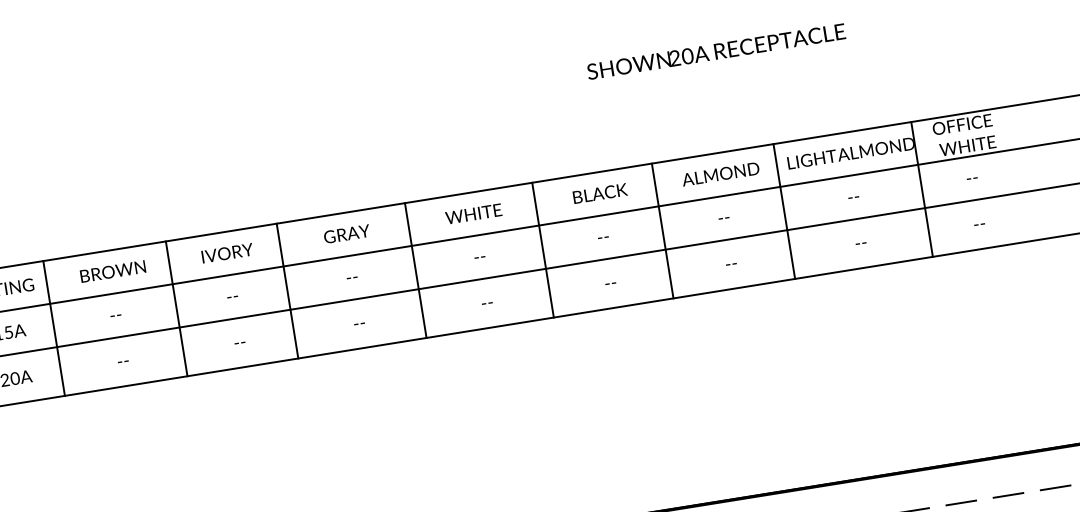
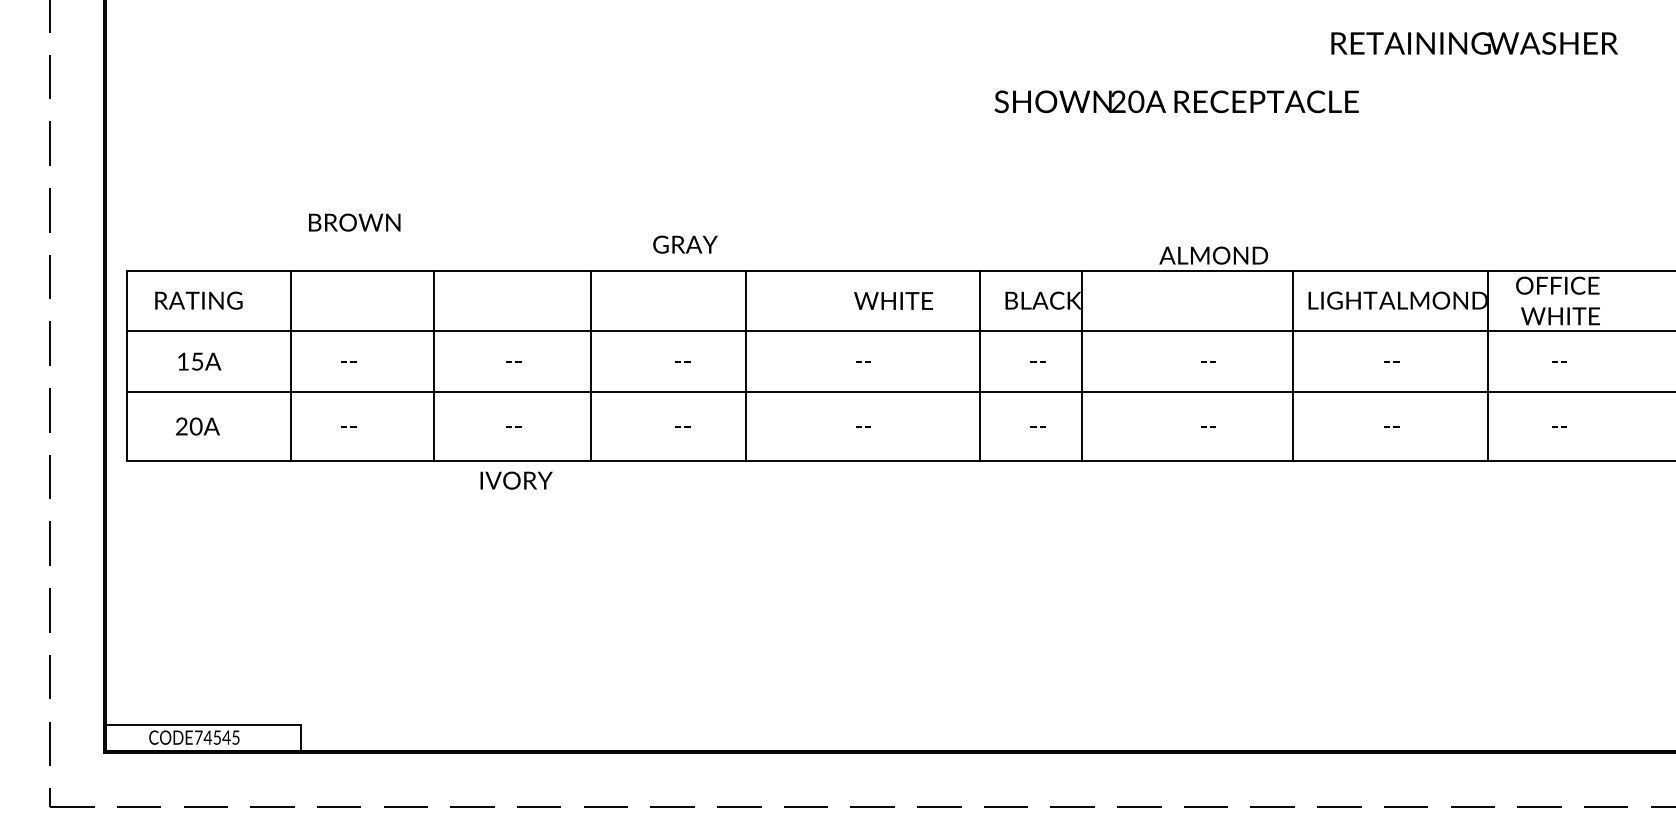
text: (716, 51) -> (1176, 101), moved
text: (720, 174) -> (1213, 255), moved
text: (473, 213) -> (893, 300), moved
line: (662, 230) -> (1082, 365), moved
text: (347, 233) -> (685, 244), moved
line: (543, 249) -> (980, 365), moved
text: (227, 253) -> (516, 480), moved
line: (415, 270) -> (746, 365), moved
text: (112, 271) -> (354, 222), moved
line: (53, 328) -> (290, 365), moved

